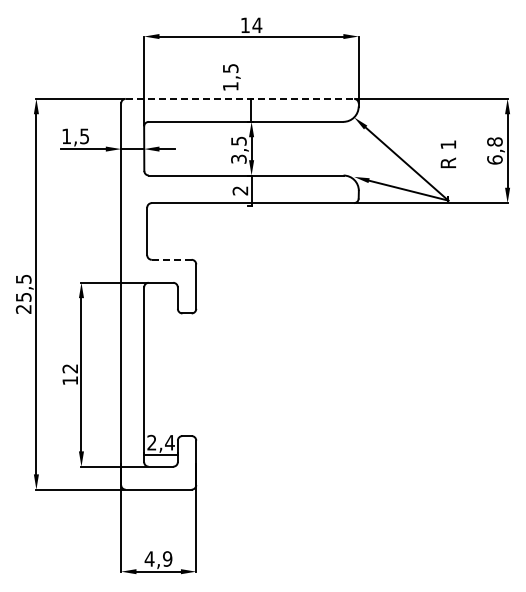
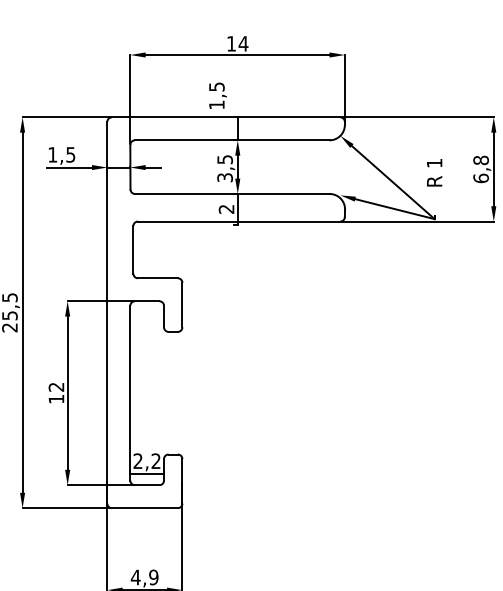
line: (240, 98) -> (226, 116), dashed -> solid
line: (171, 259) -> (157, 277), dashed -> solid
text: (169, 442) -> (155, 460), 2,4 -> 2,2

